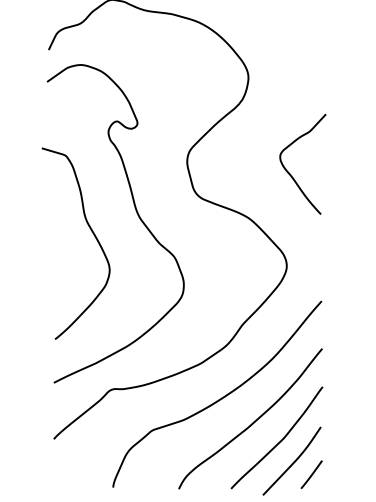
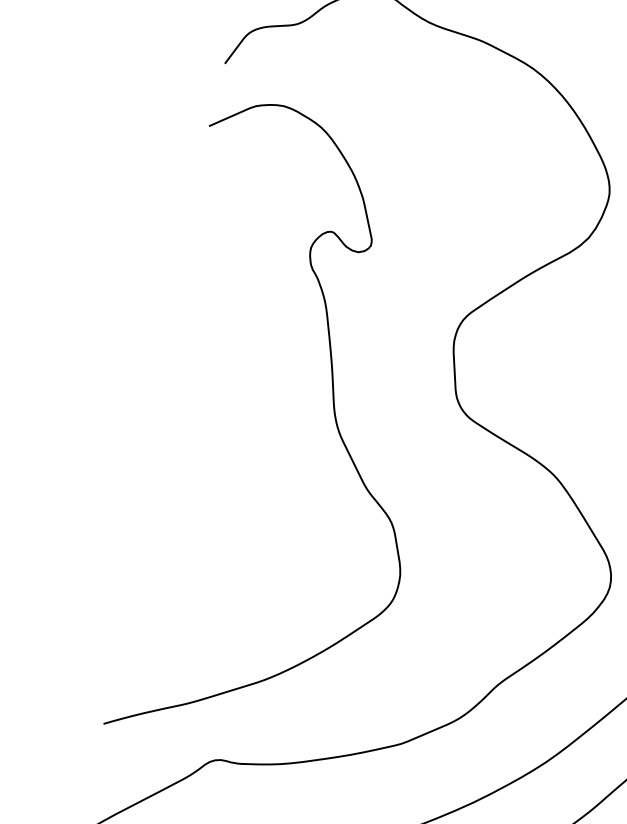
curve: (93, 235) -> (240, 448), removed

